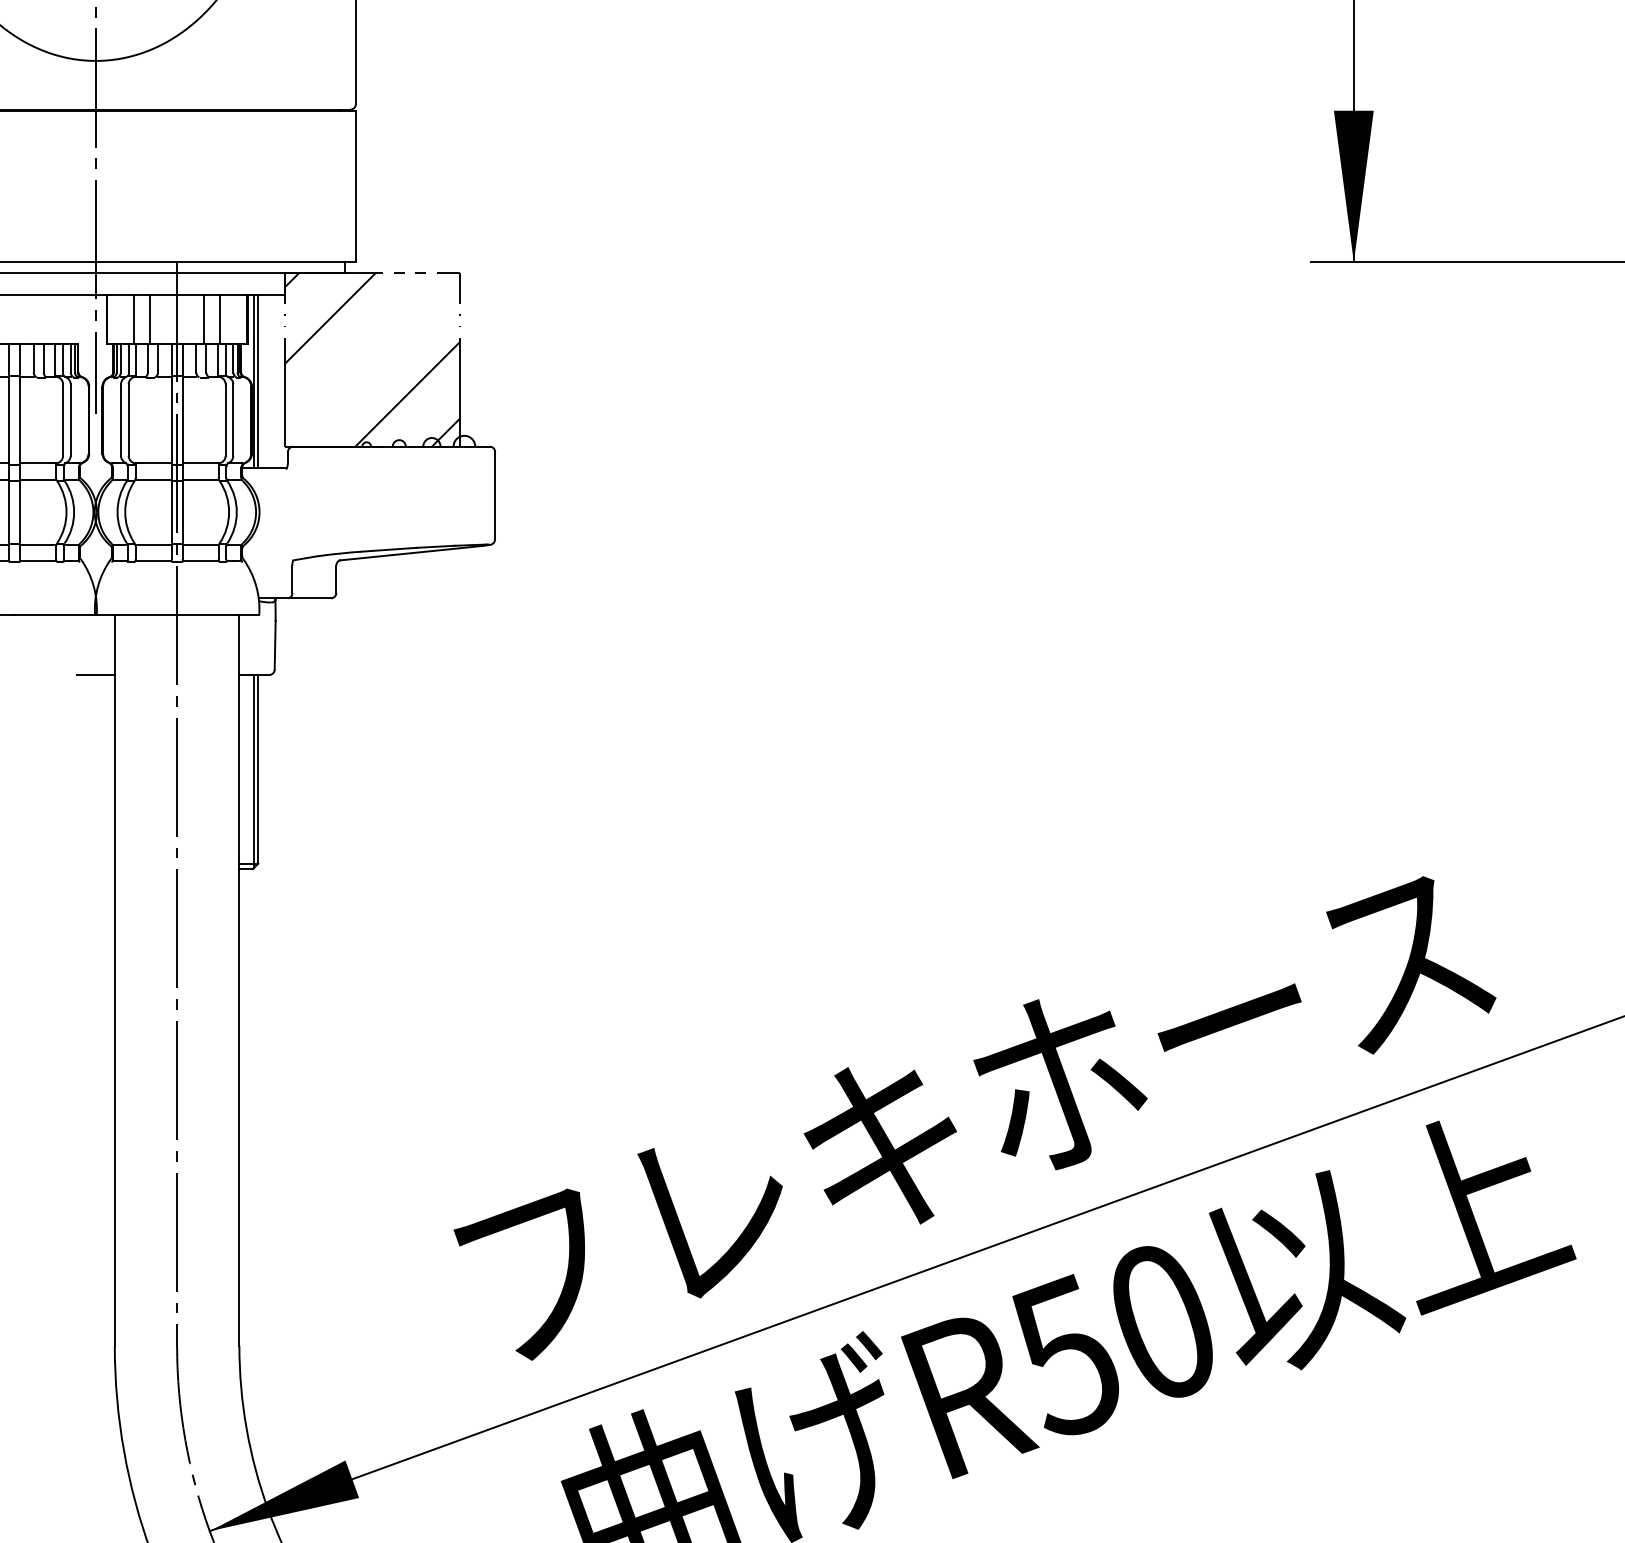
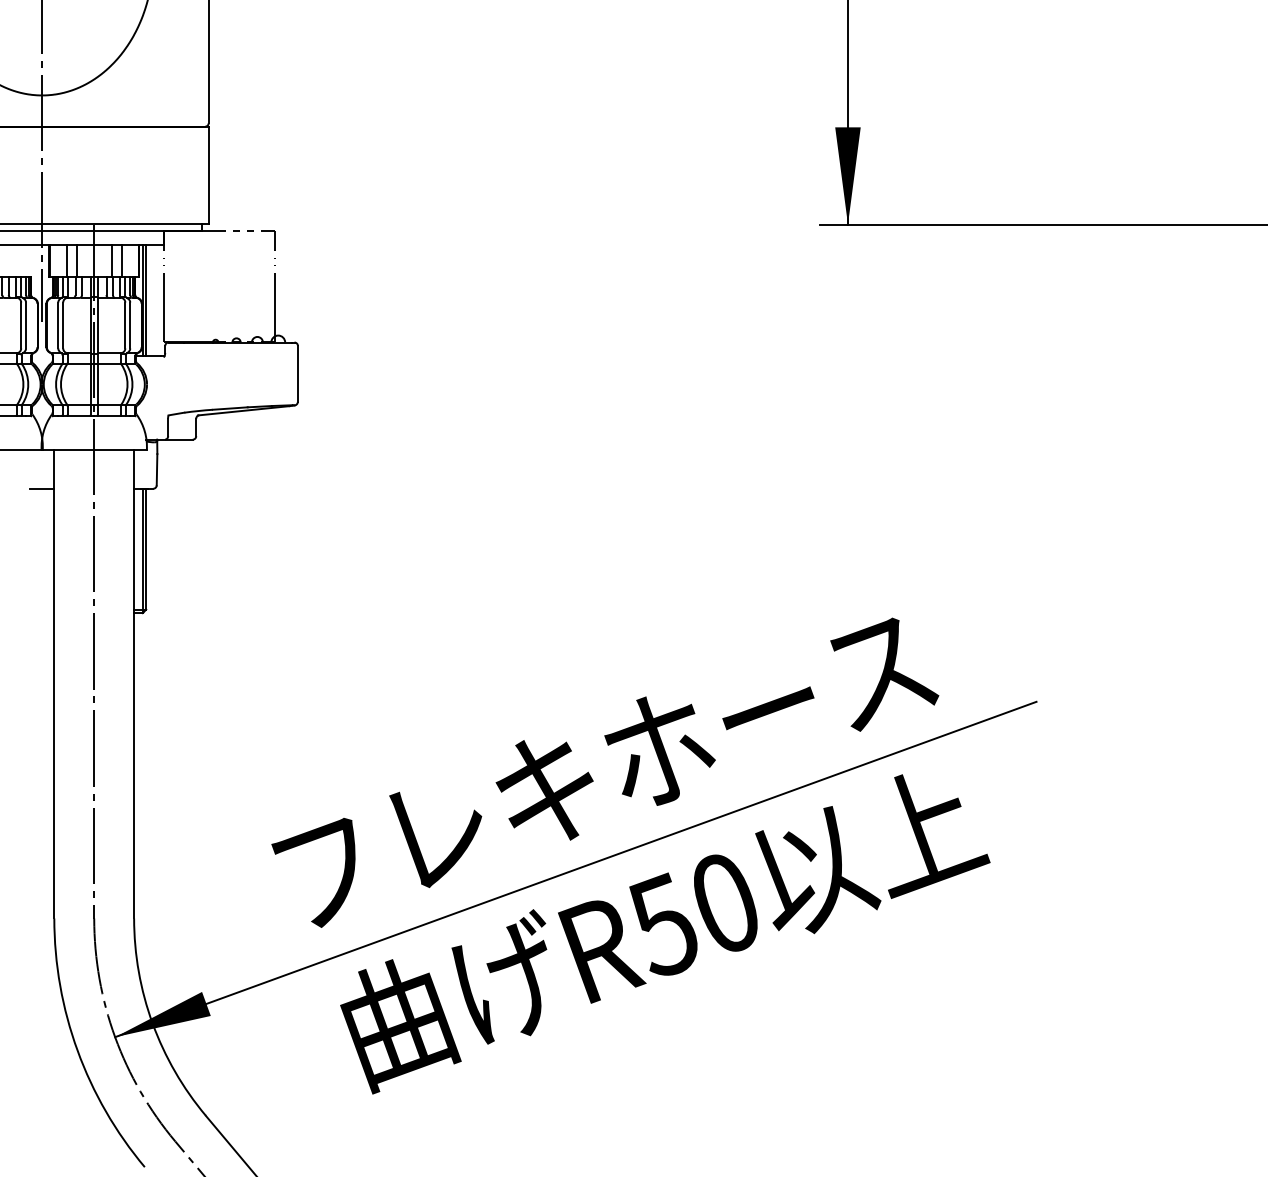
hatch: (372, 359) -> (219, 286), removed

